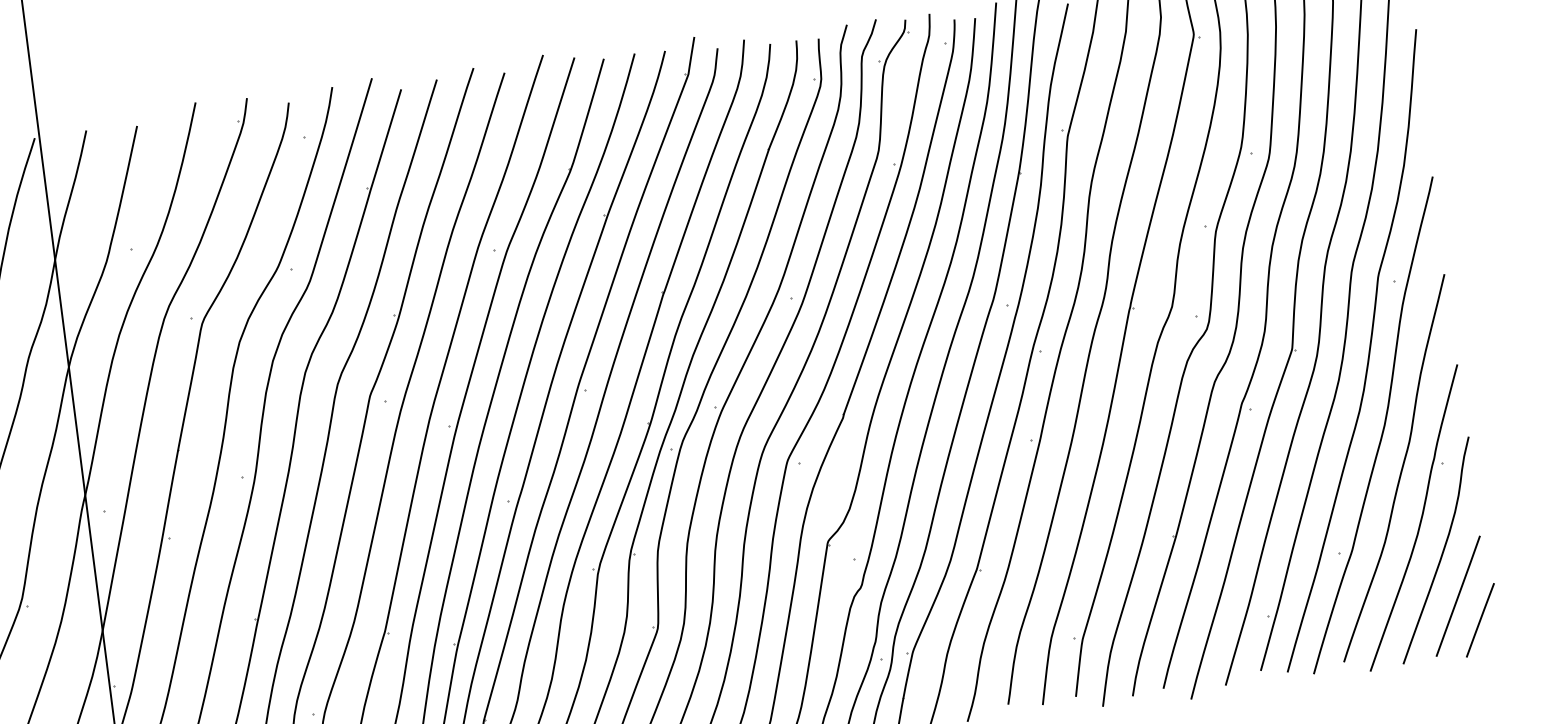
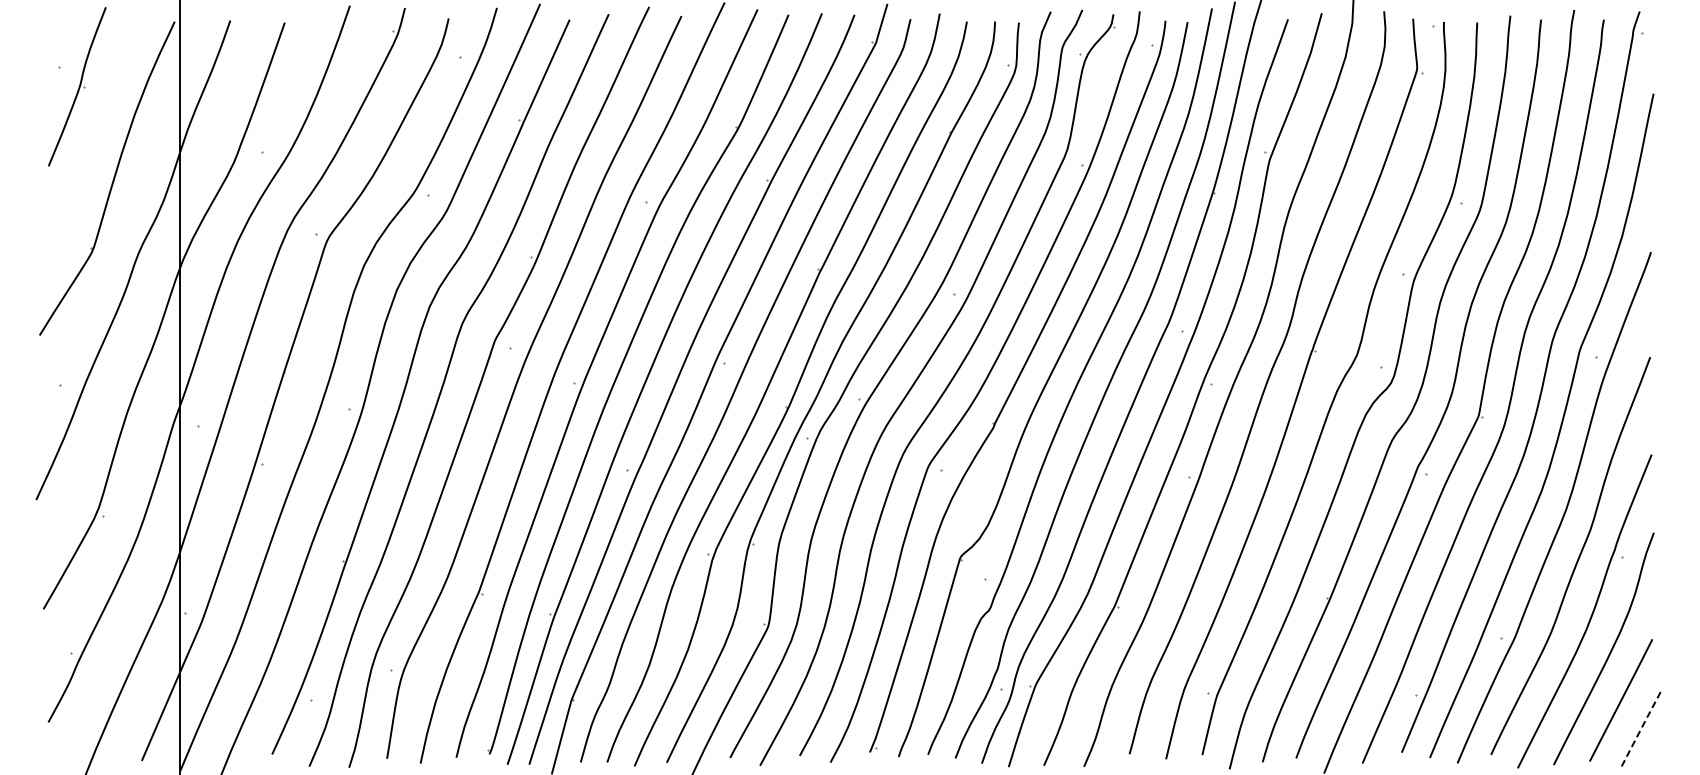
line: (1480, 619) -> (1641, 728), solid -> dashed

